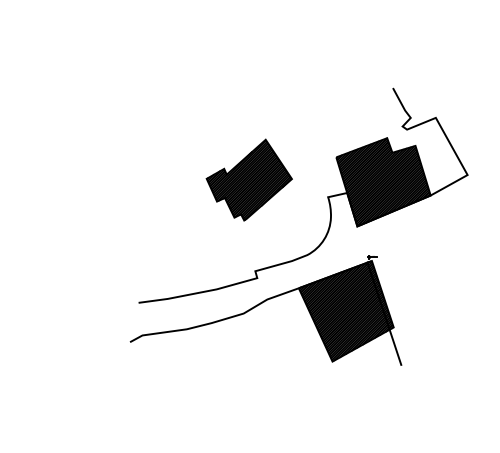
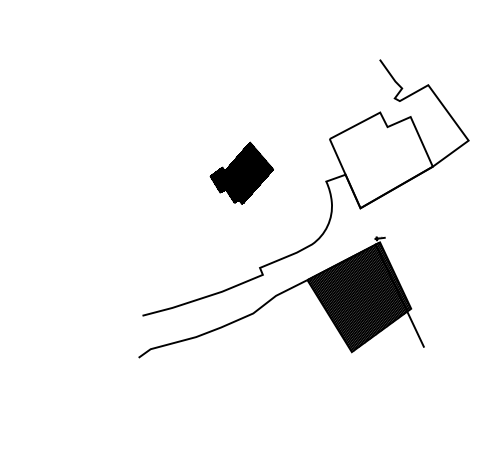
part: (248, 179) -> (241, 173), size x0.7
hatch: (383, 182) -> (382, 159), removed

